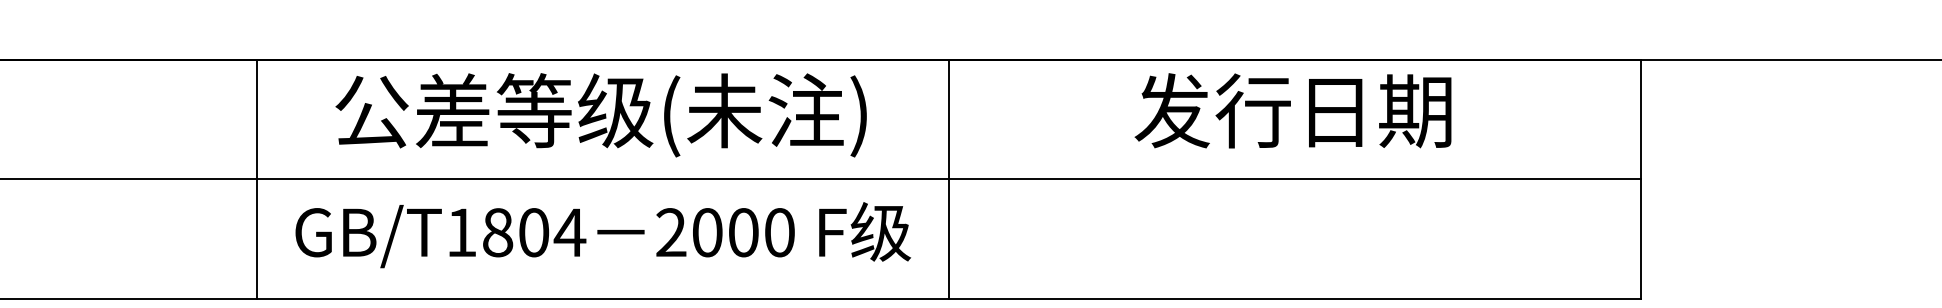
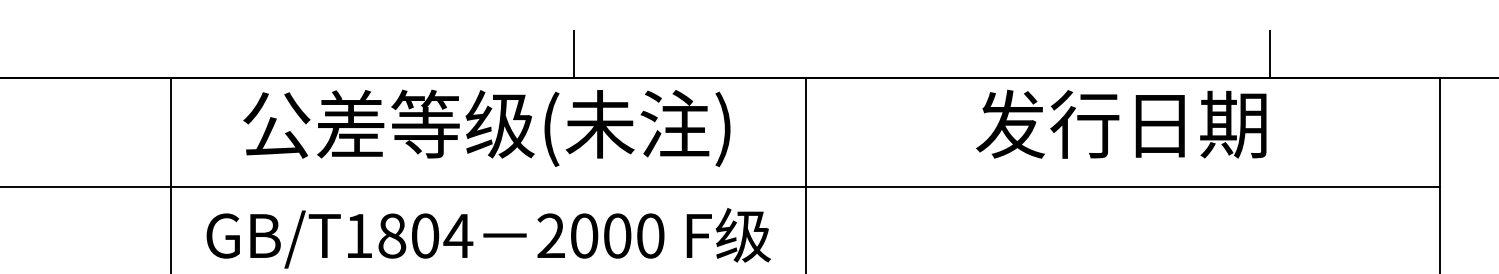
line: (696, 34) -> (574, 54), added
line: (1455, 34) -> (1270, 54), added

